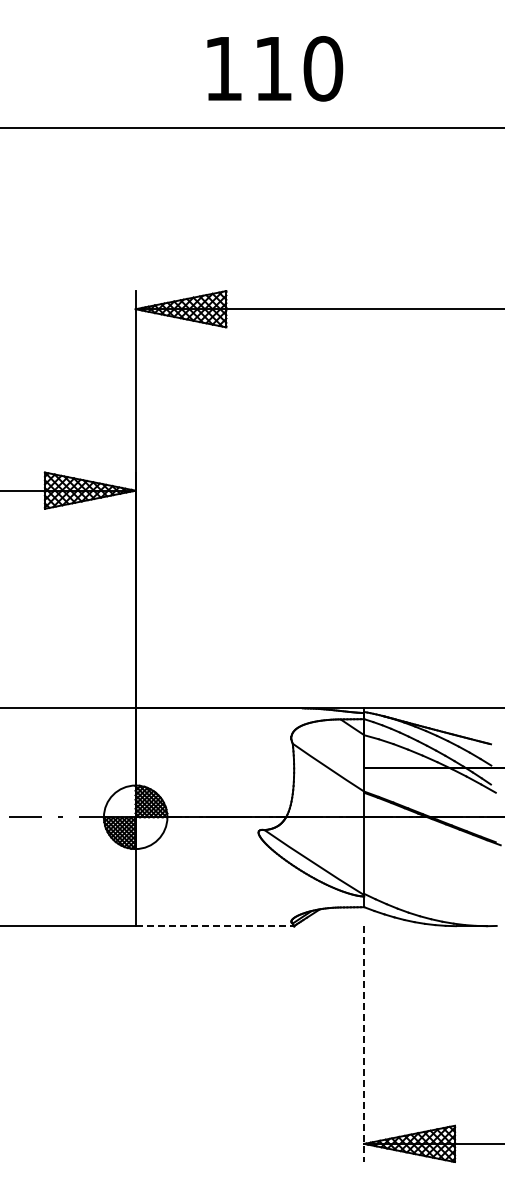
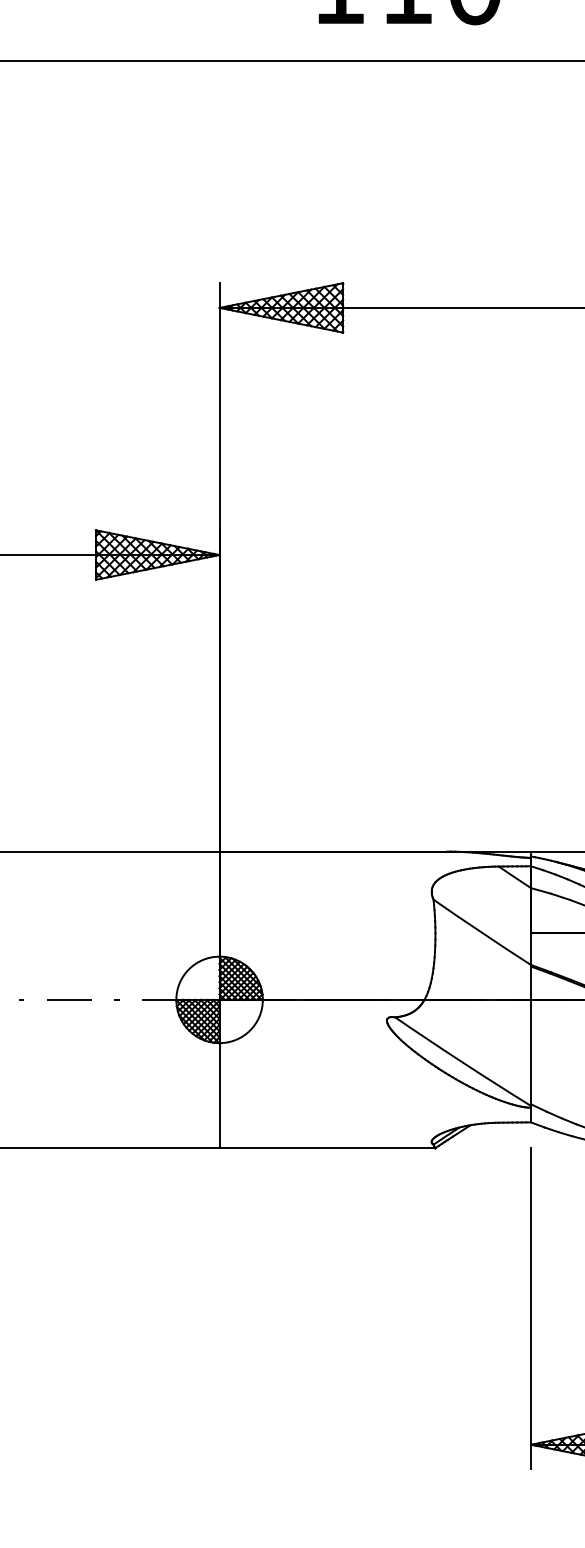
line: (215, 926) -> (328, 1148), dashed -> solid
line: (364, 1044) -> (531, 1309), dashed -> solid

